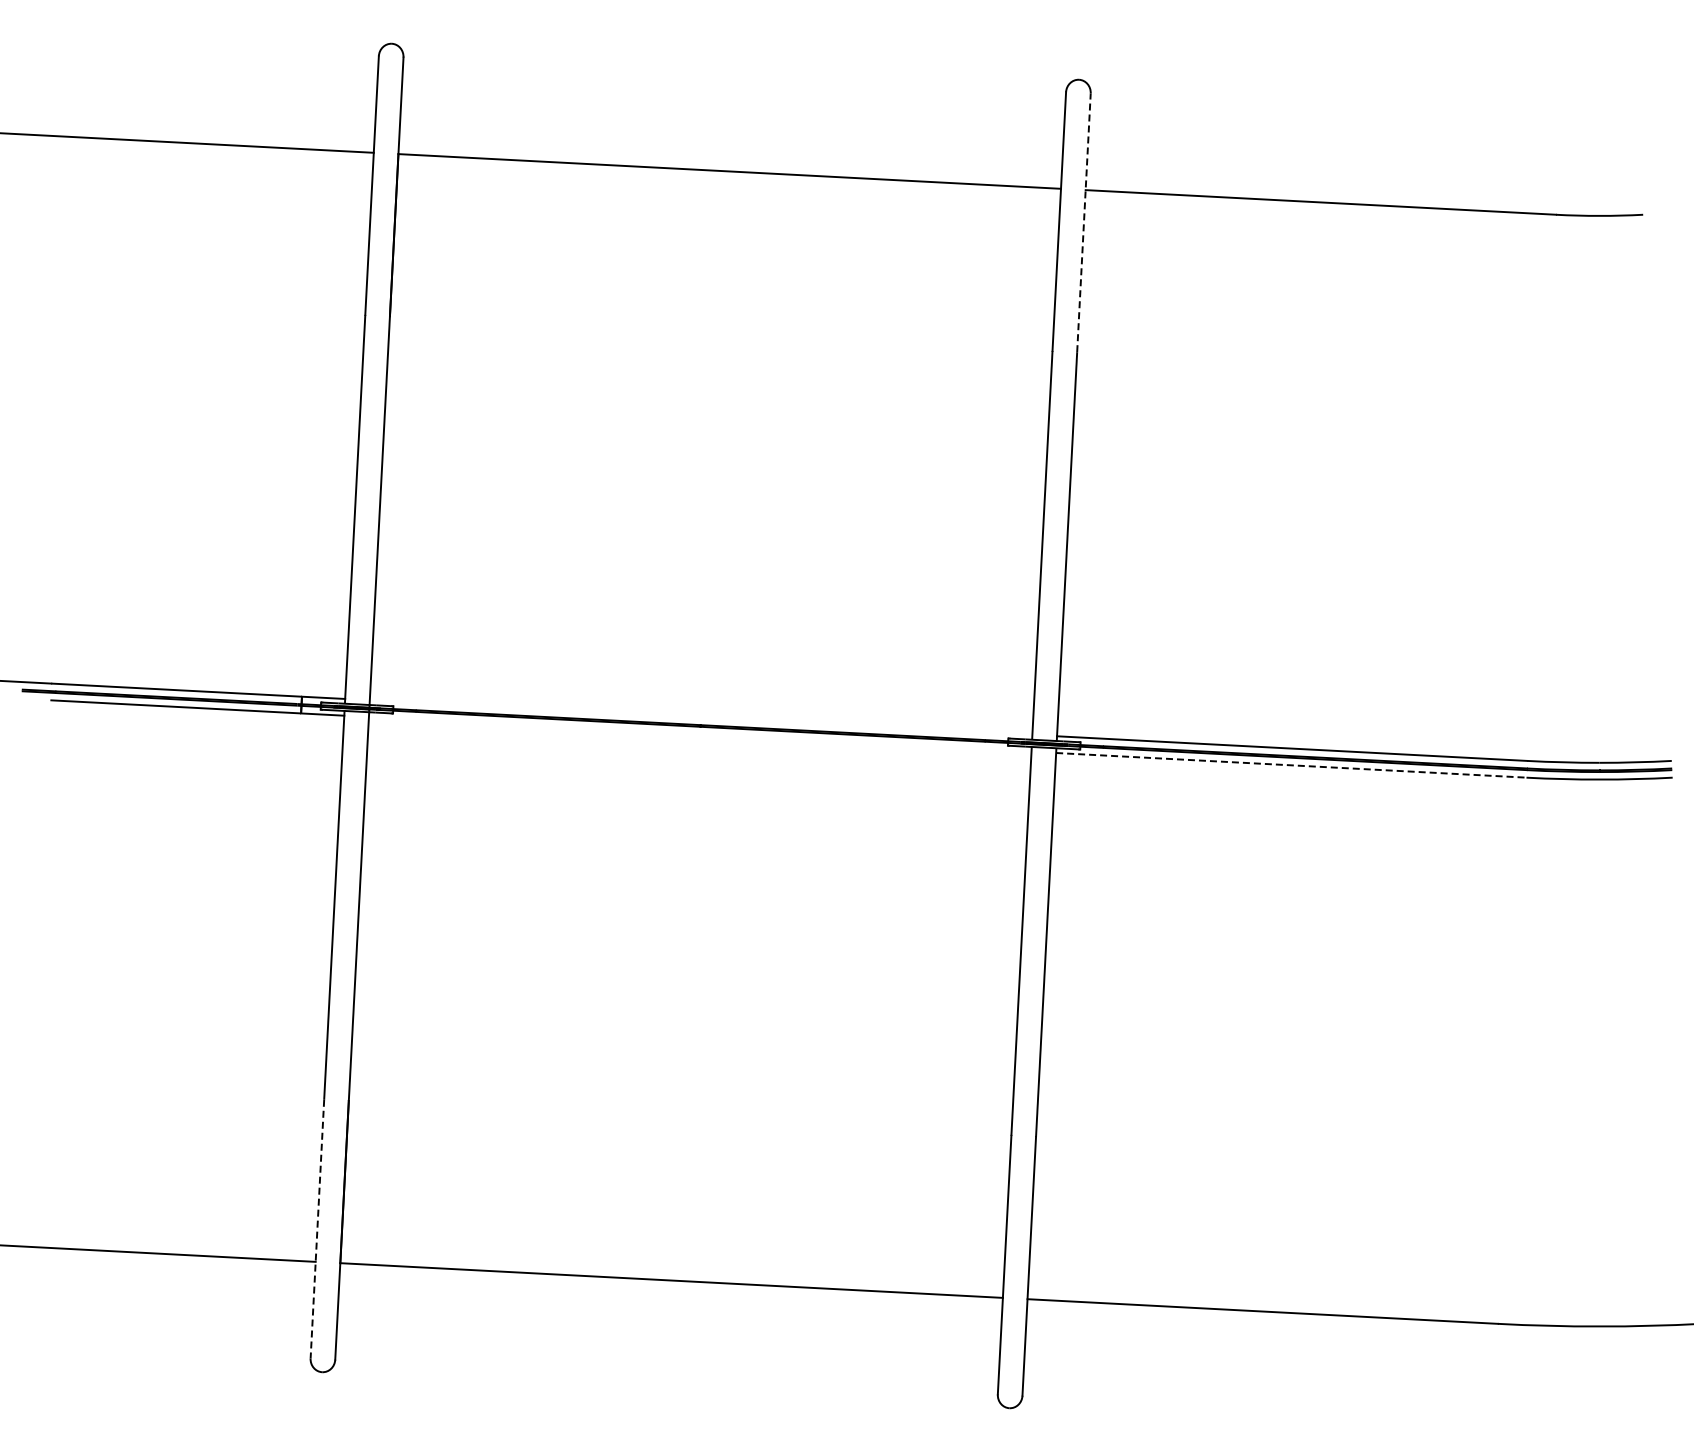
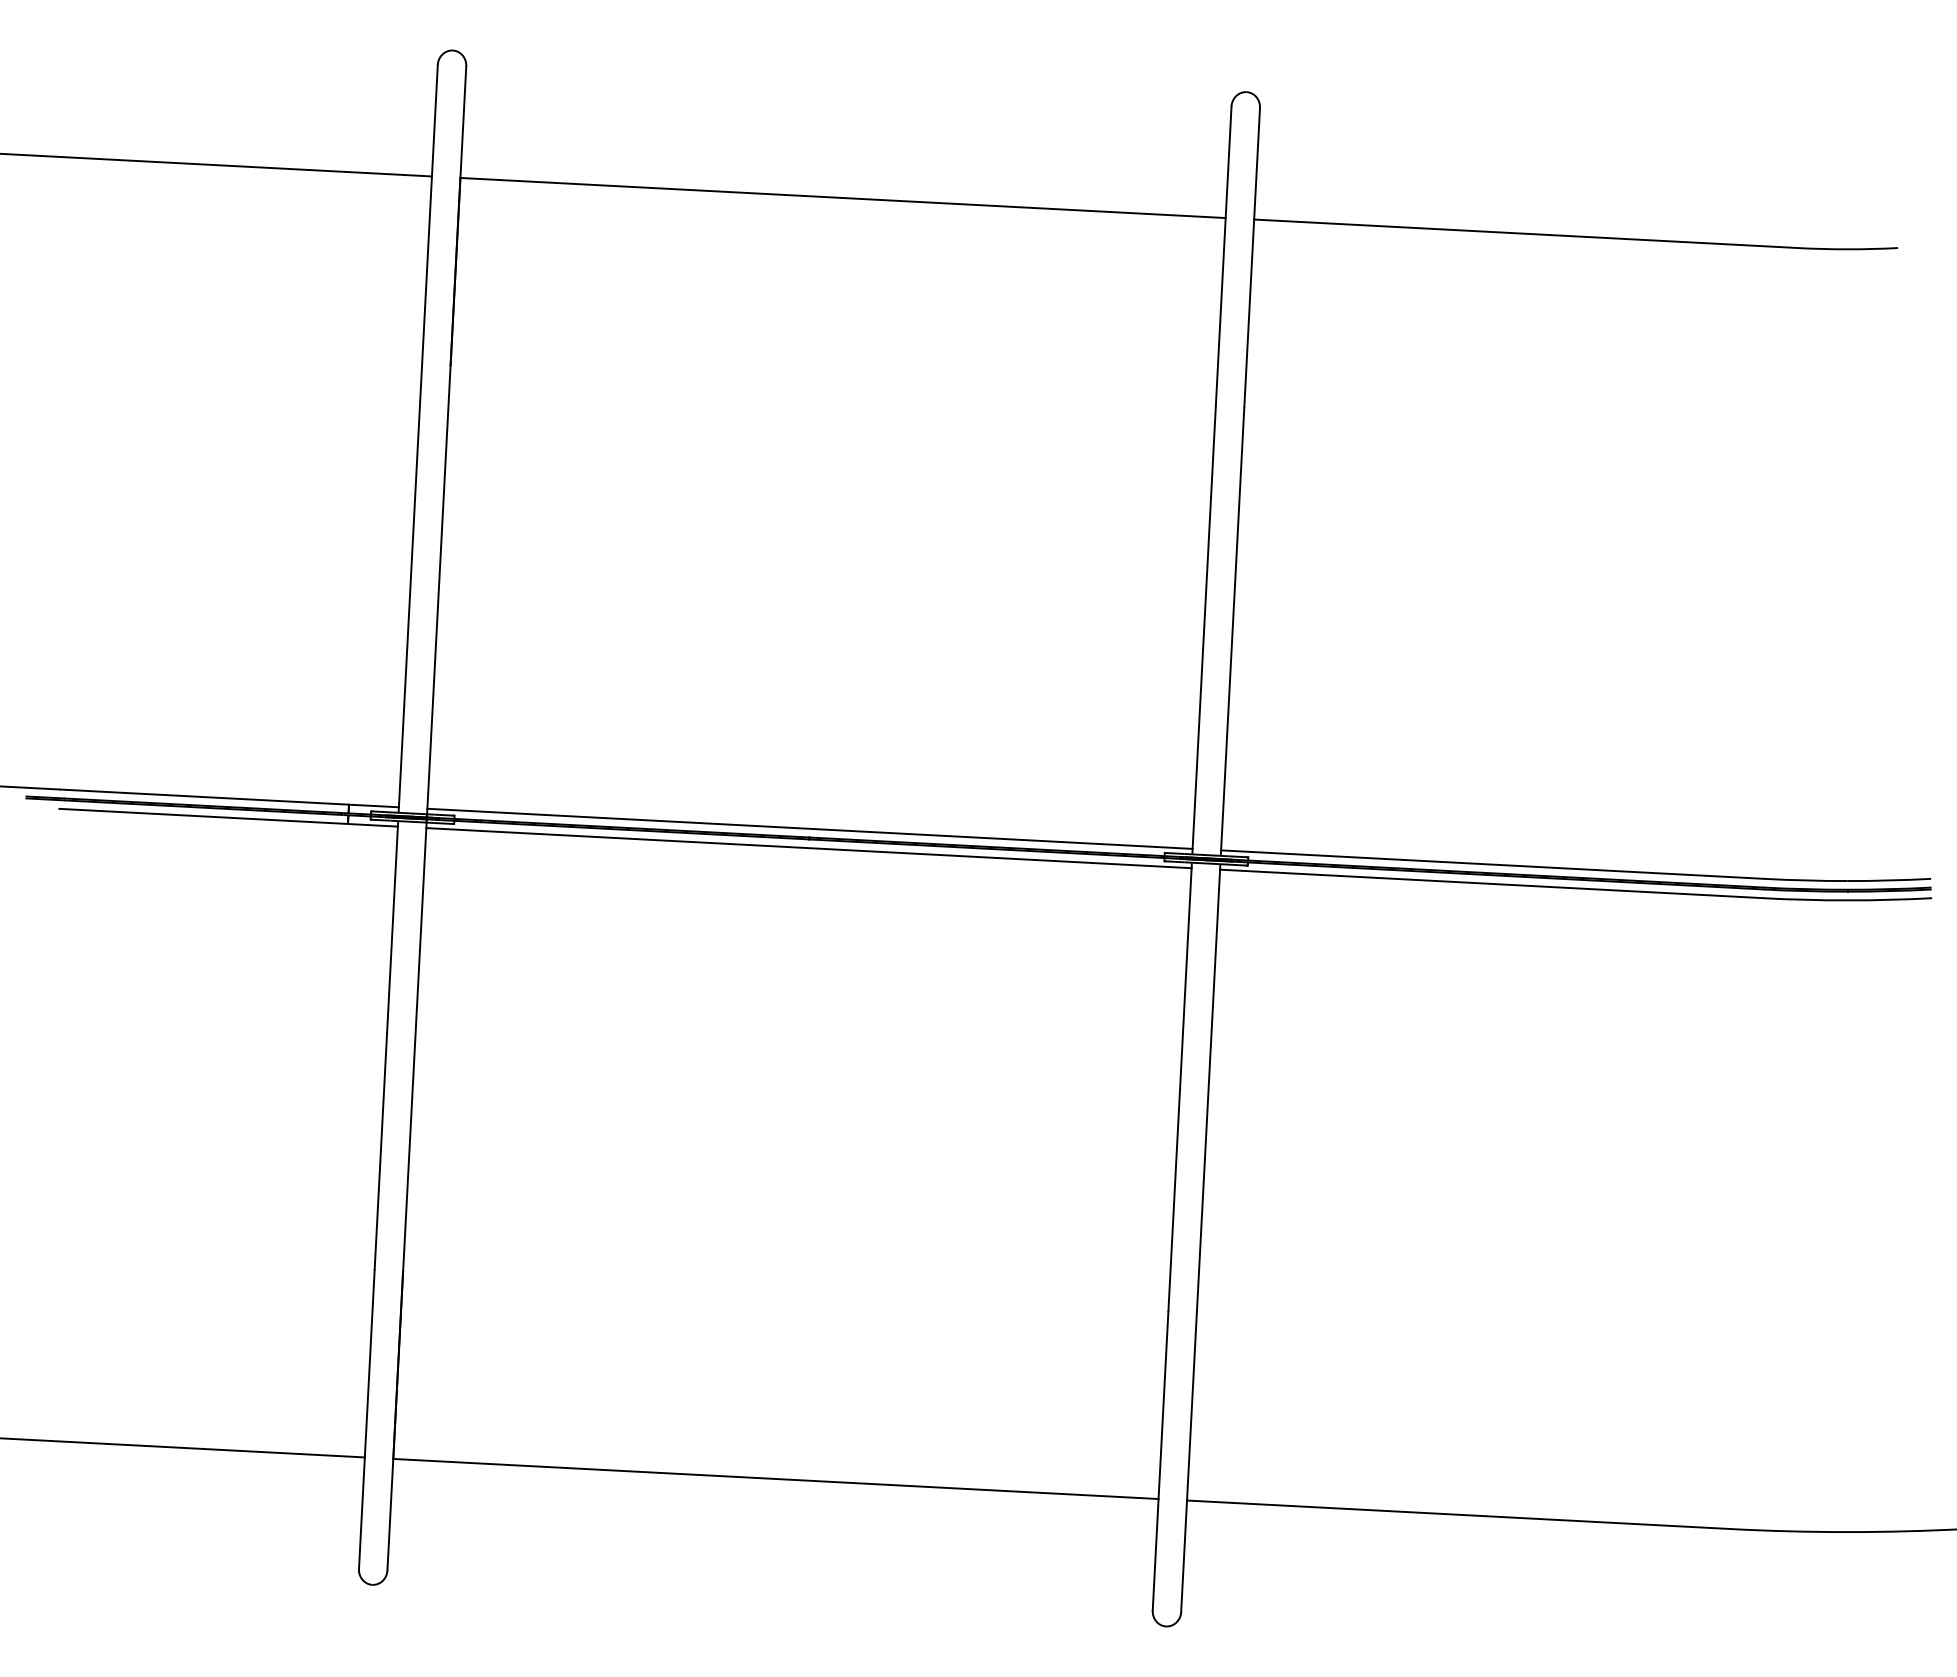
line: (1083, 222) -> (1251, 256), dashed -> solid
line: (700, 717) -> (809, 828), added
line: (699, 733) -> (808, 847), added
line: (1291, 765) -> (1491, 884), dashed -> solid
line: (317, 1229) -> (366, 1420), dashed -> solid

